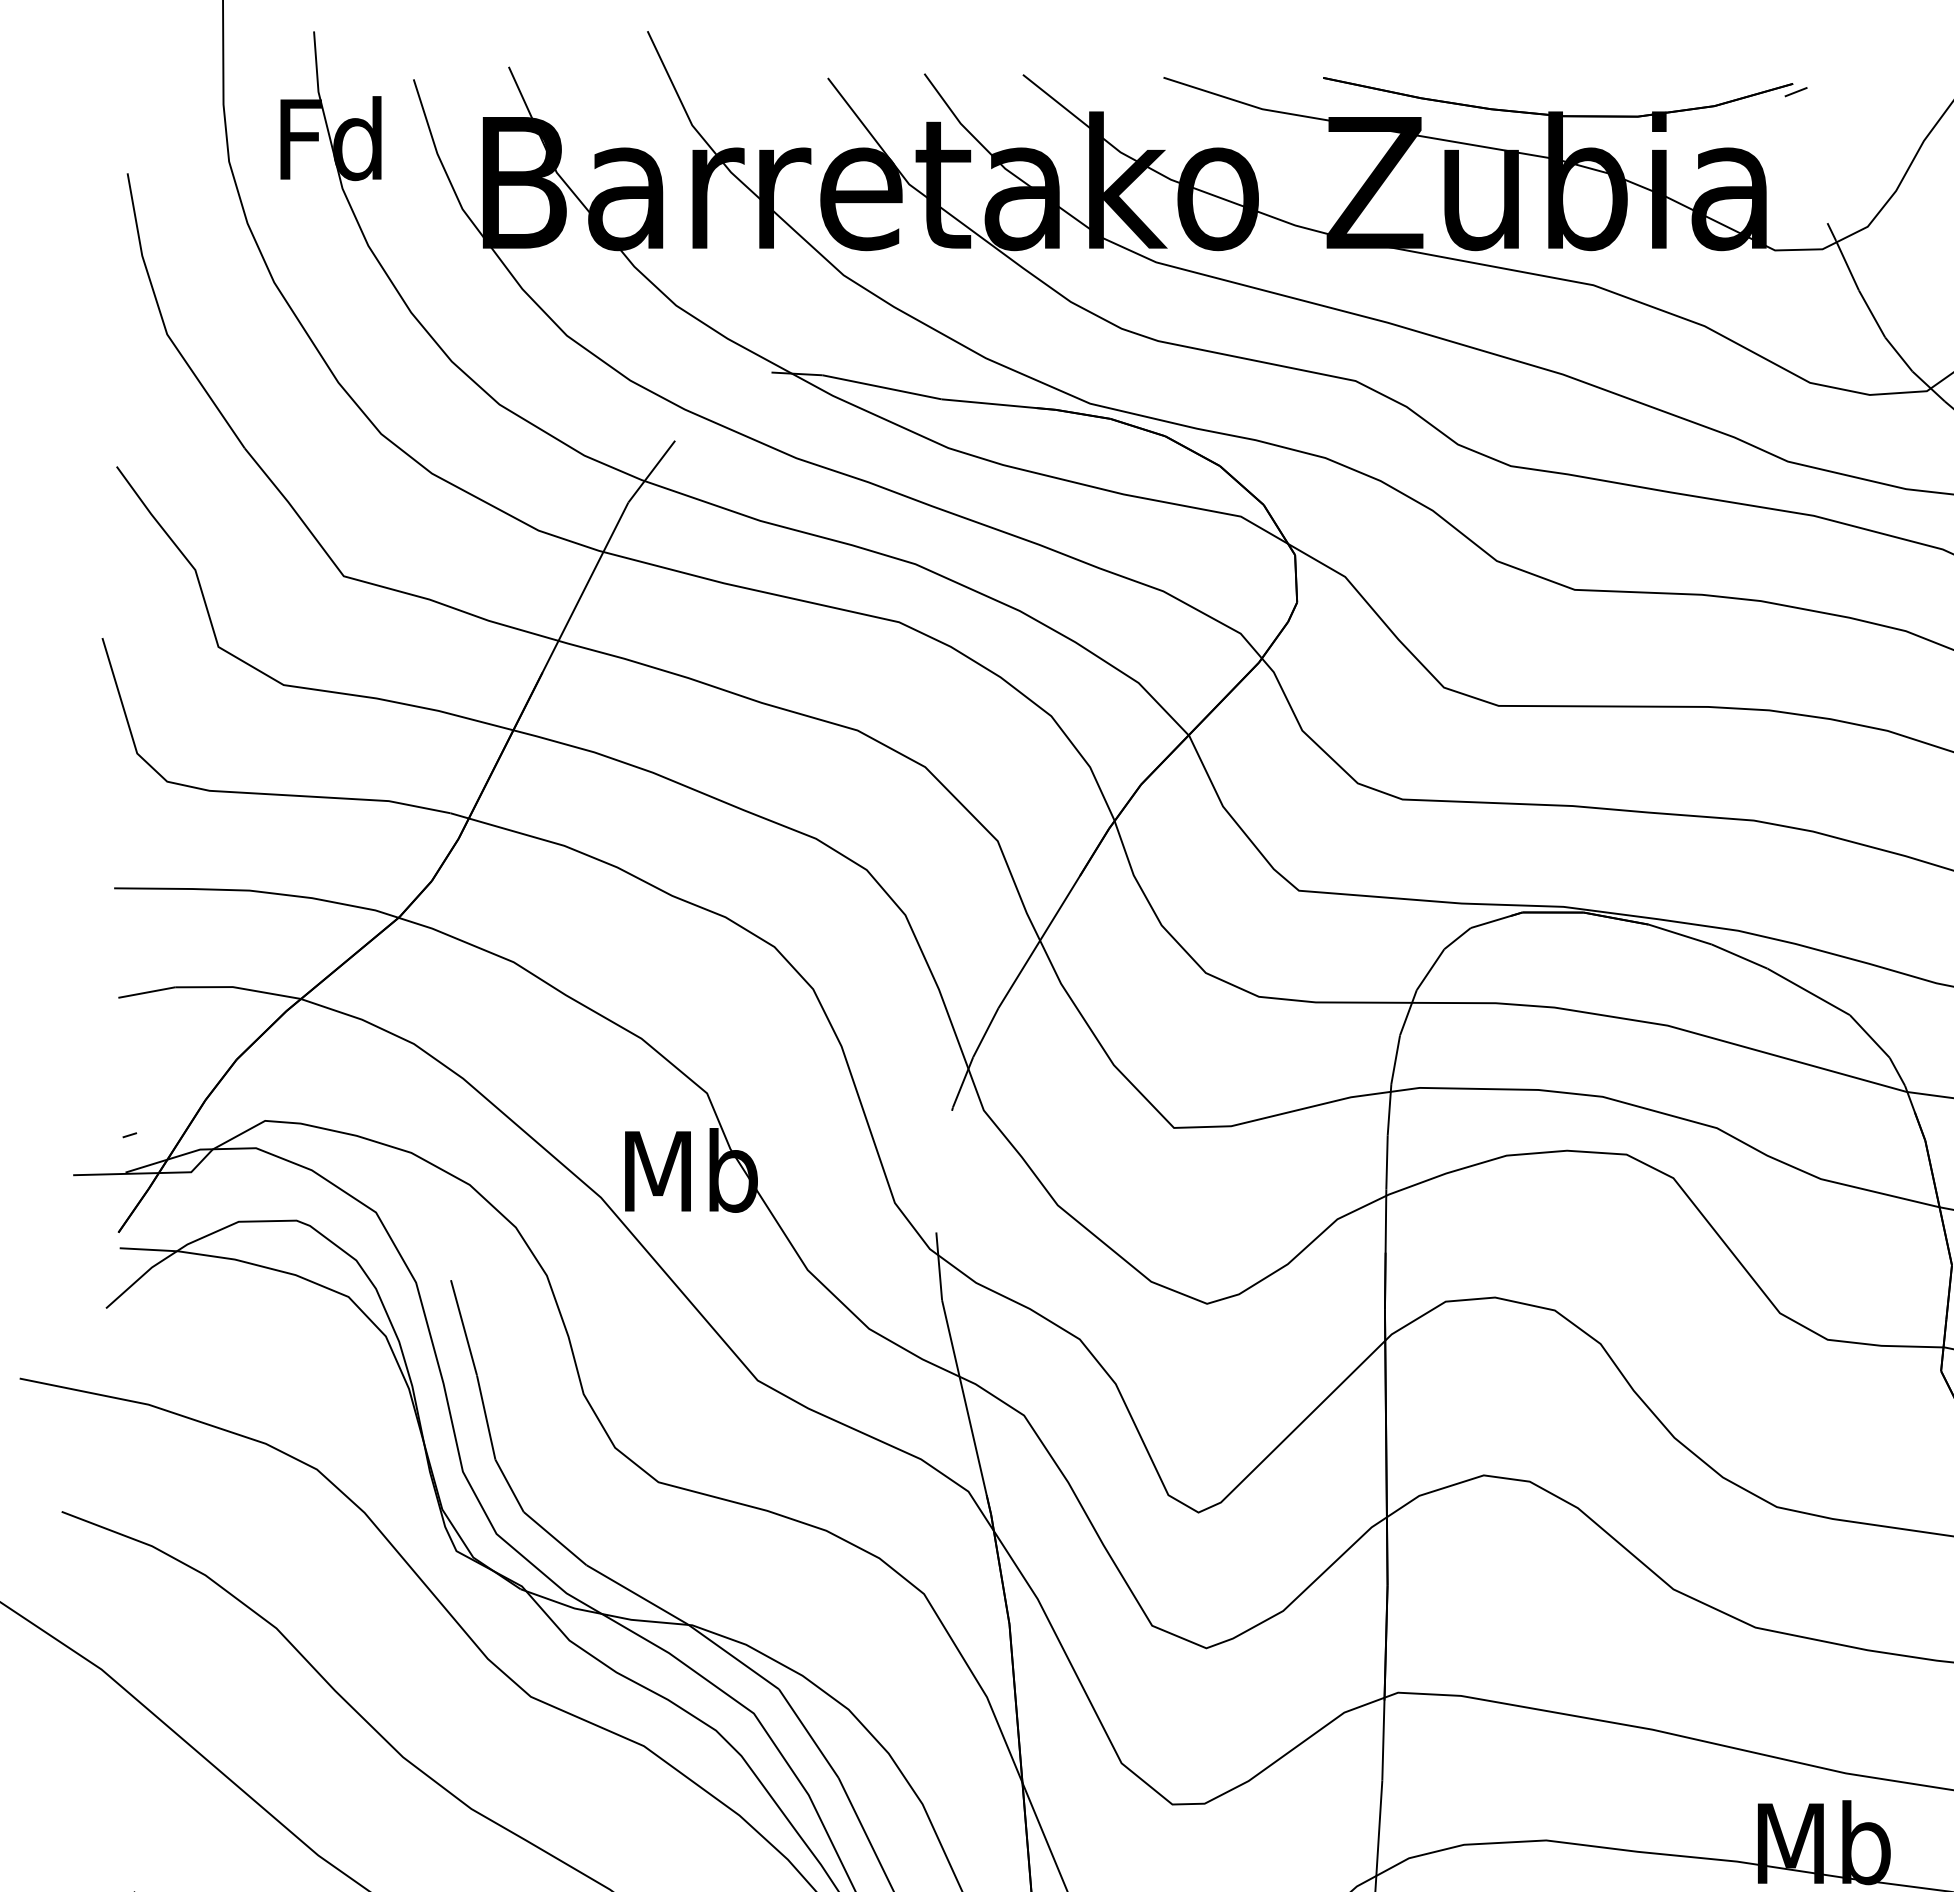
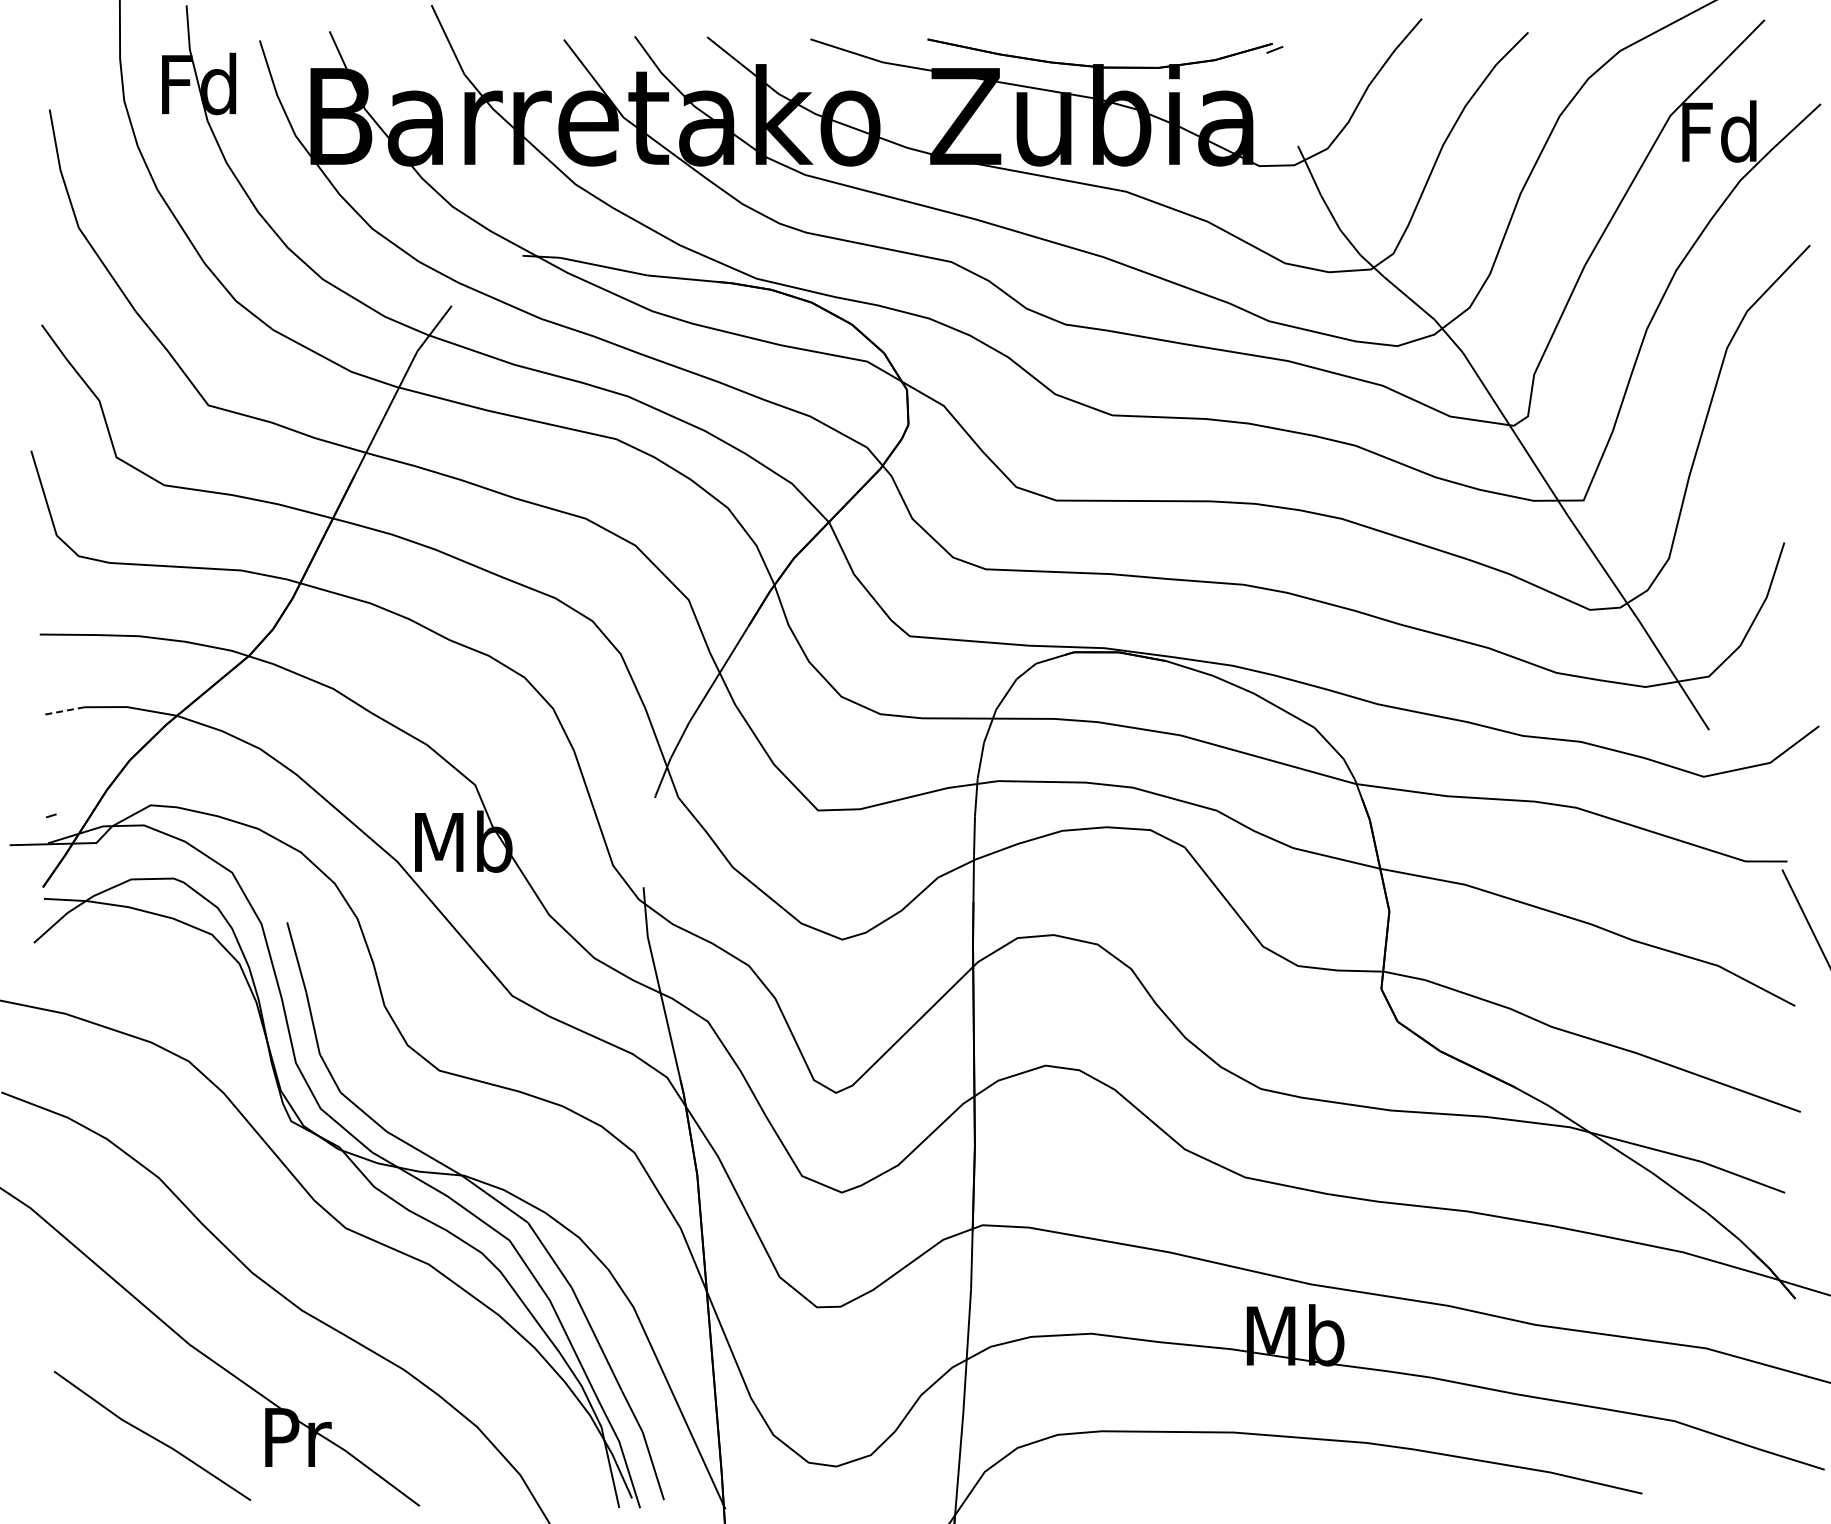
line: (146, 993) -> (63, 711), solid -> dashed

